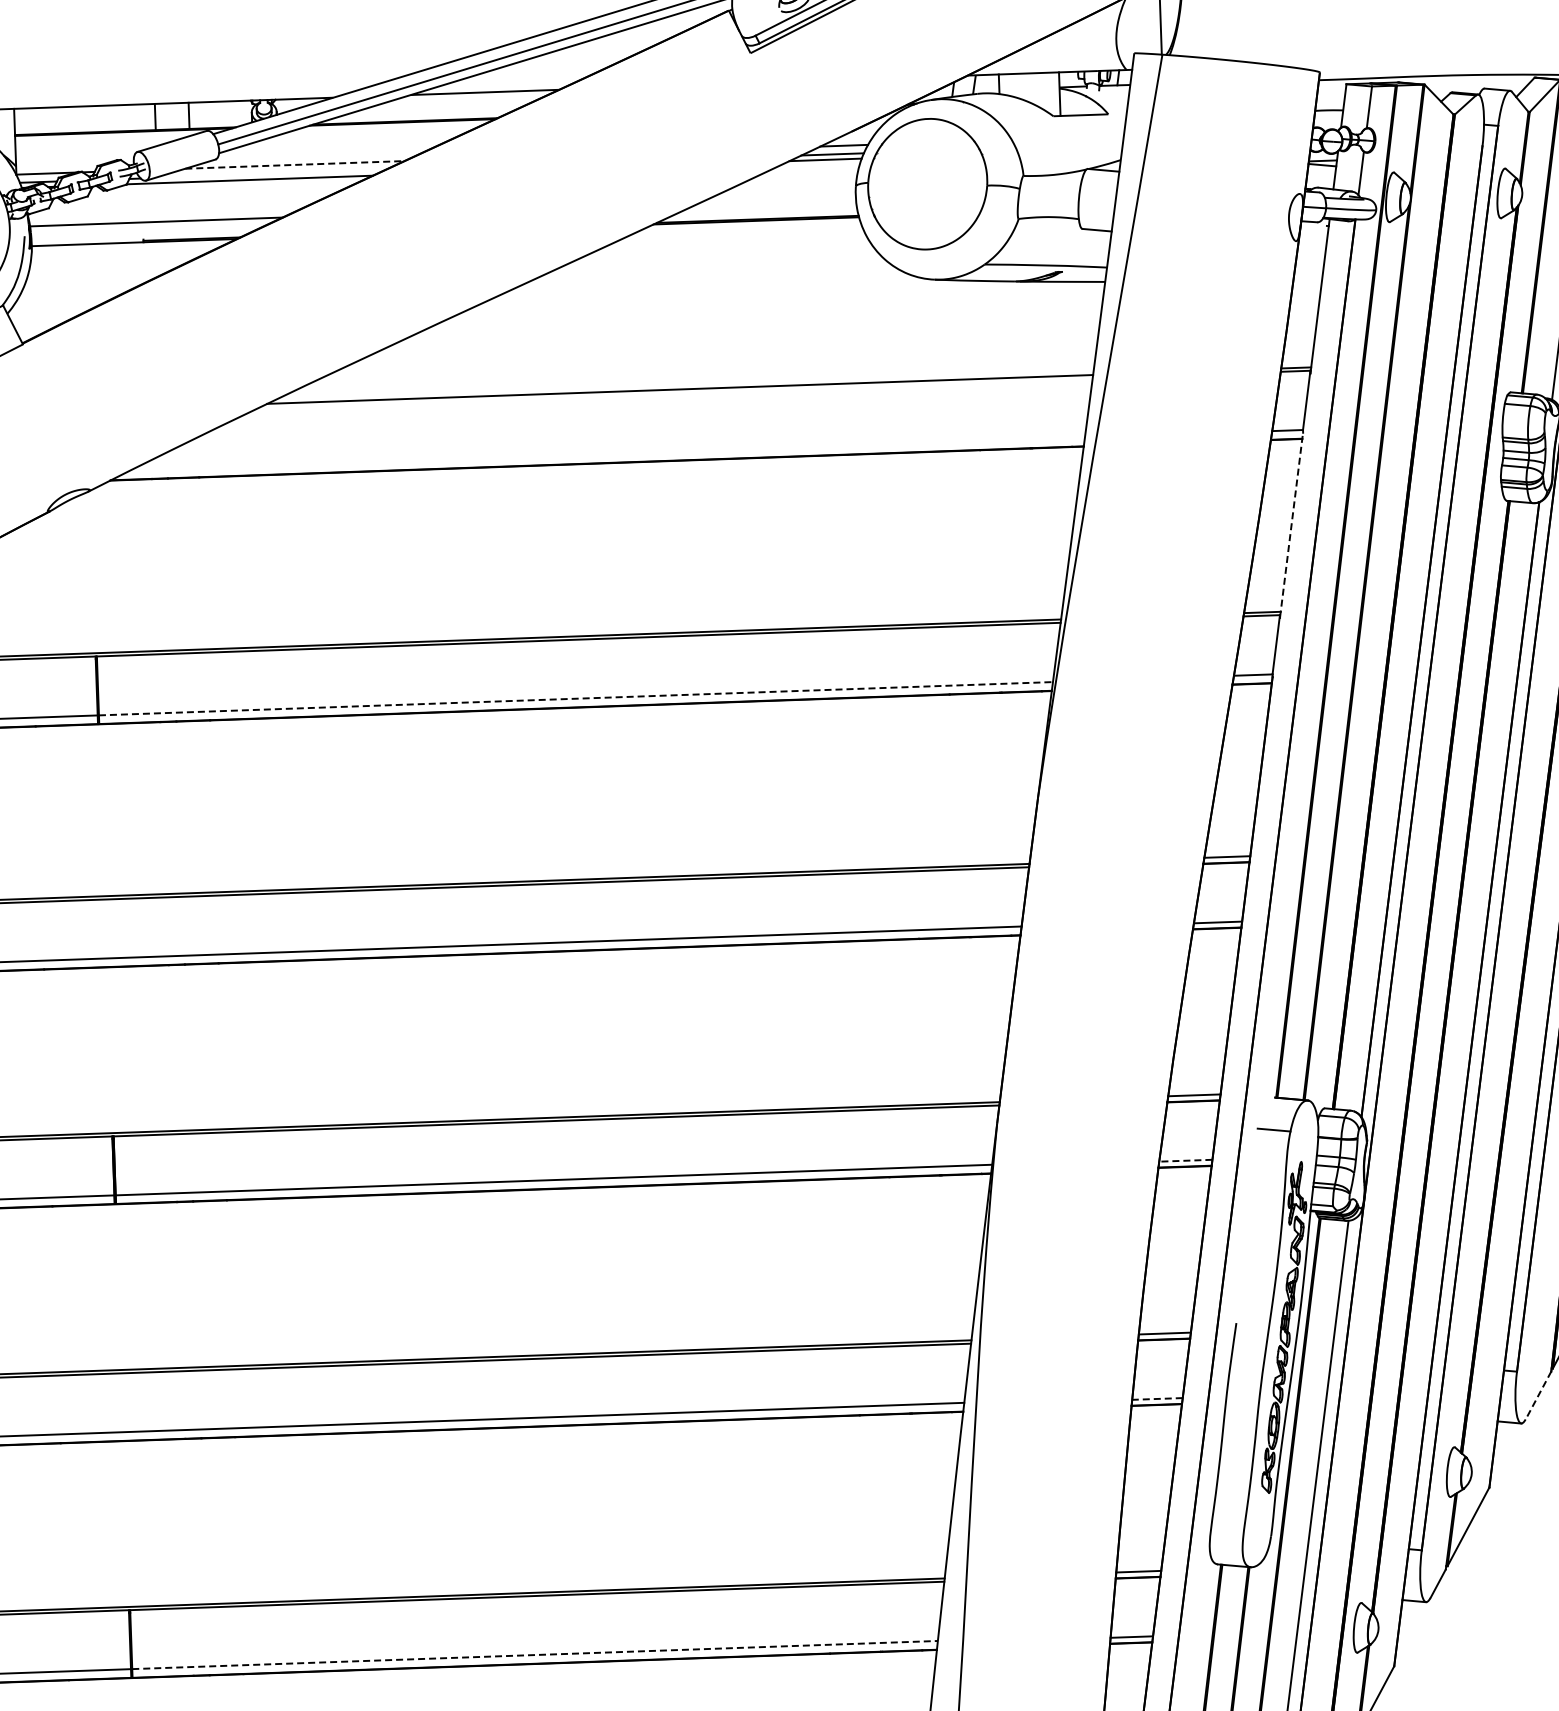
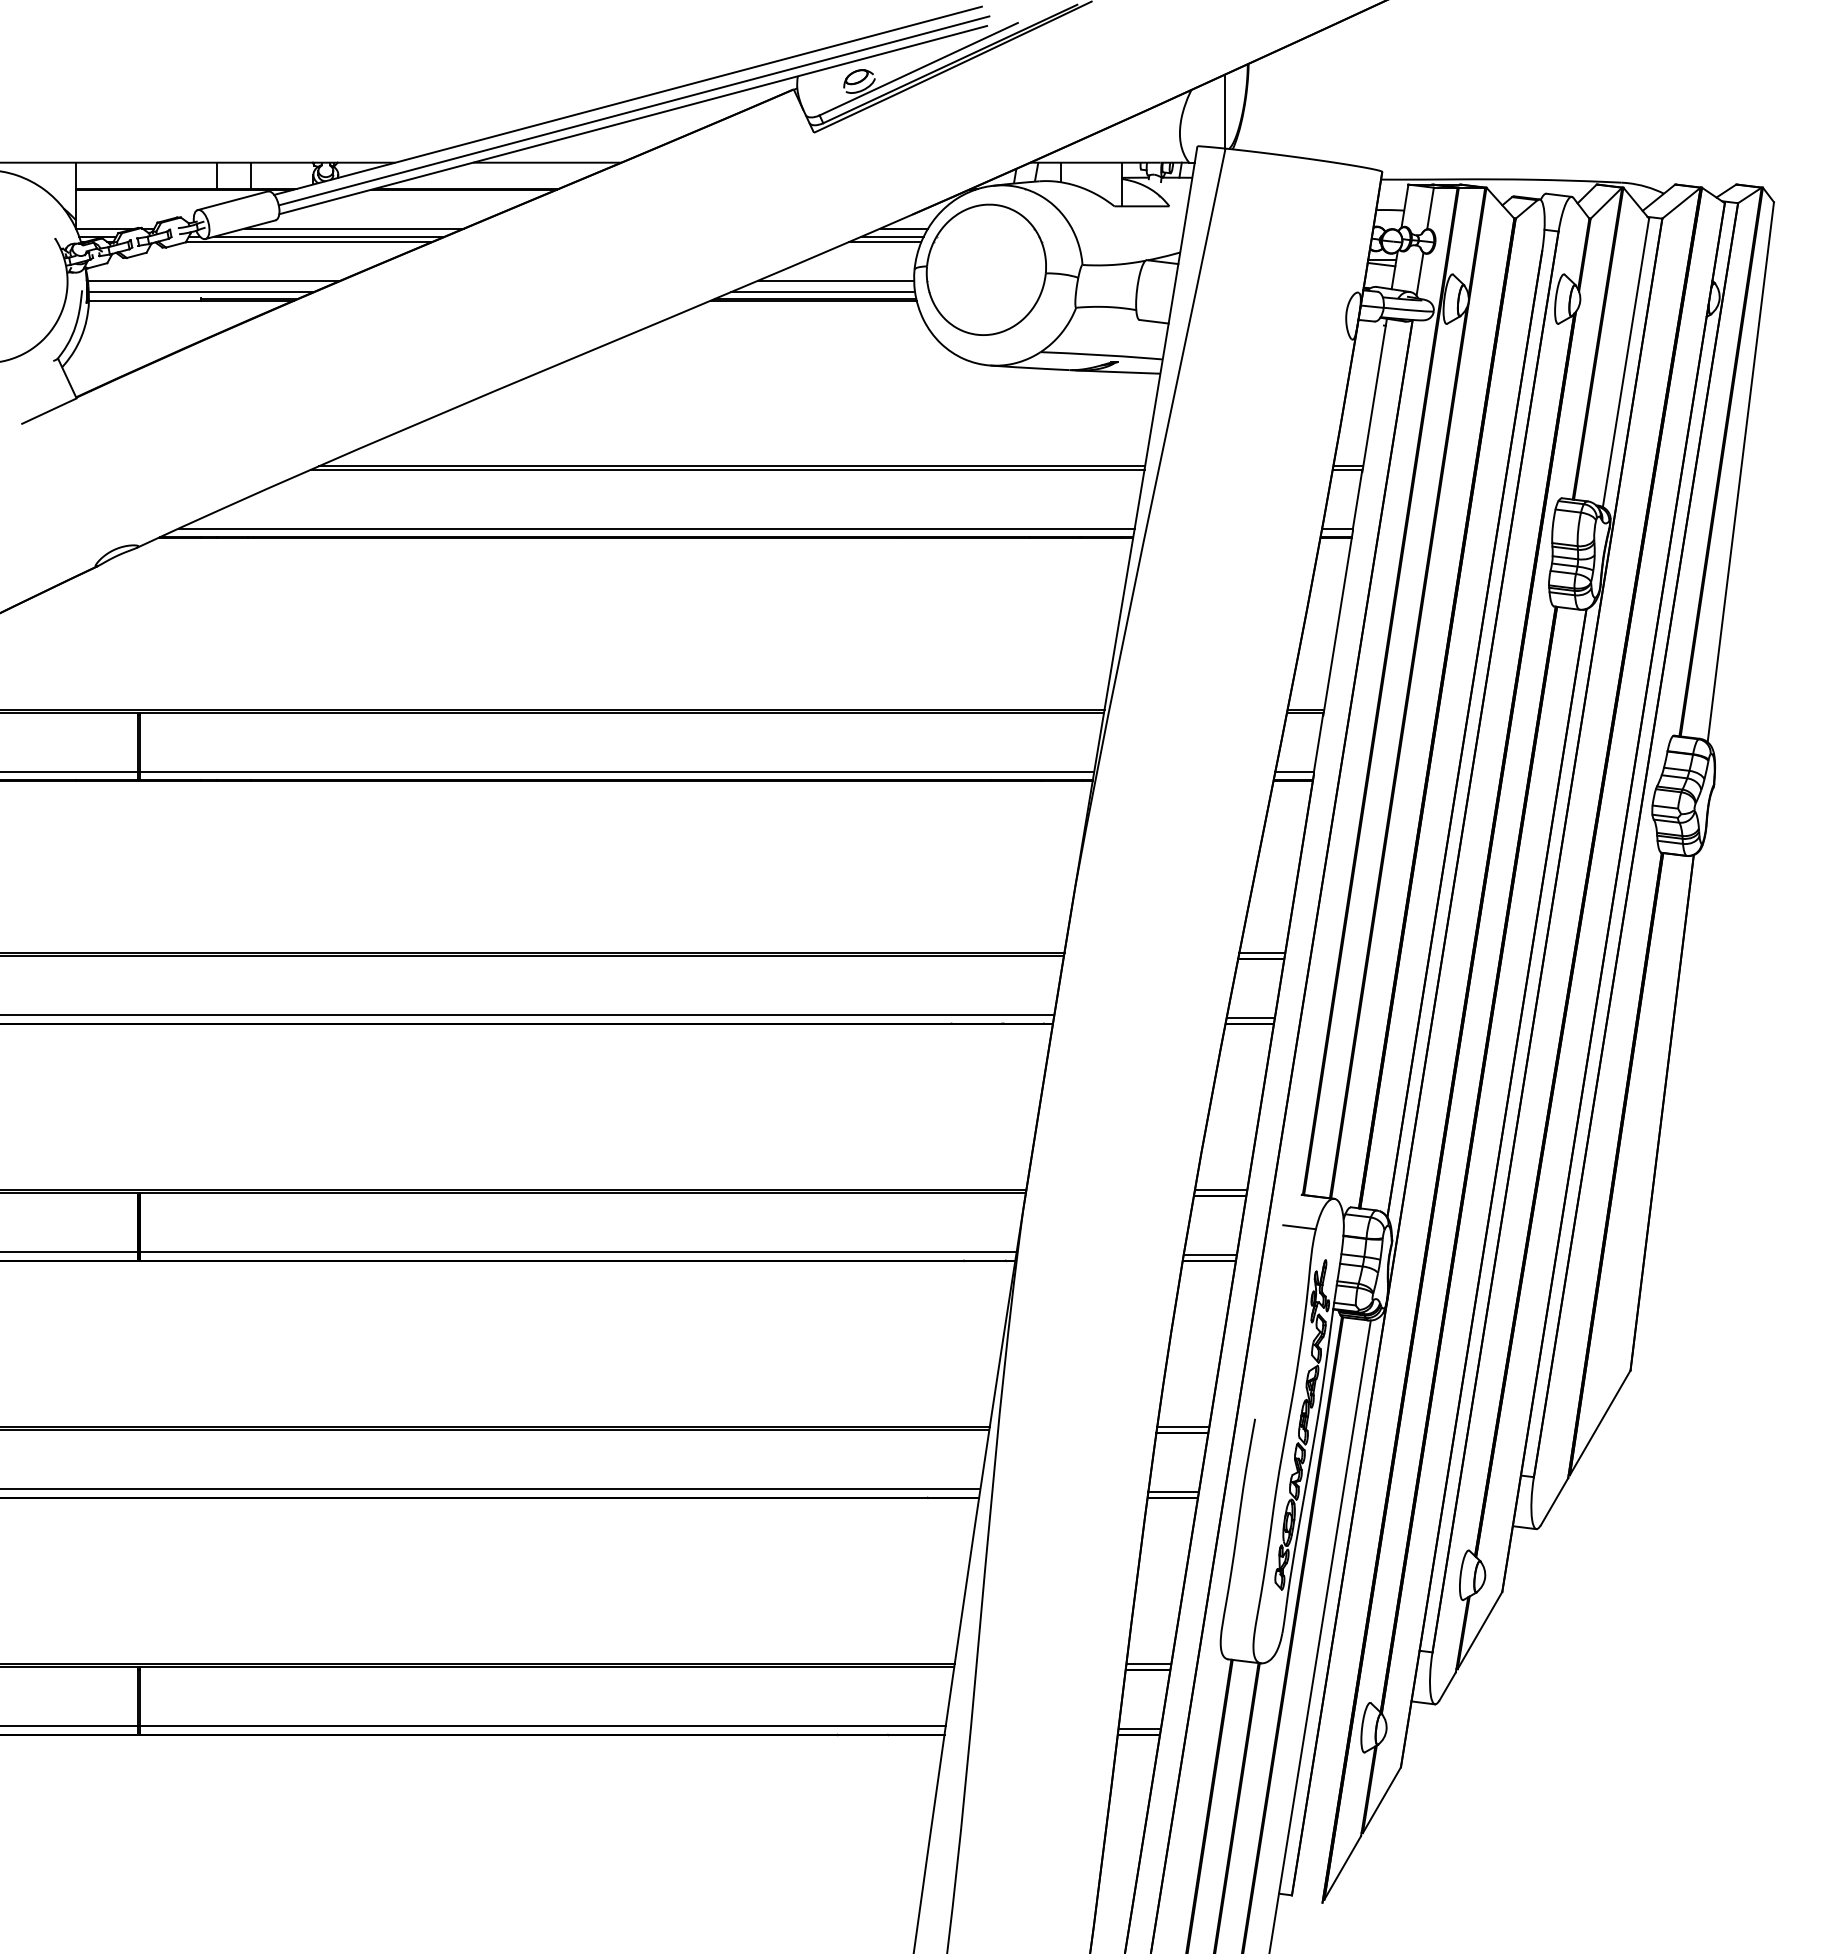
line: (294, 164) -> (354, 228), dashed -> solid
line: (269, 173) -> (328, 236), added
line: (778, 200) -> (836, 280), added
line: (764, 212) -> (822, 292), added
line: (143, 234) -> (200, 292), added
line: (675, 392) -> (727, 469), added
line: (607, 454) -> (656, 528), added
line: (1291, 524) -> (1338, 622), dashed -> solid
line: (576, 698) -> (617, 771), dashed -> solid
line: (1186, 1160) -> (1210, 1254), dashed -> solid
line: (1538, 1396) -> (1554, 1502), dashed -> solid
line: (1157, 1398) -> (1173, 1491), dashed -> solid
line: (535, 1655) -> (543, 1726), dashed -> solid

